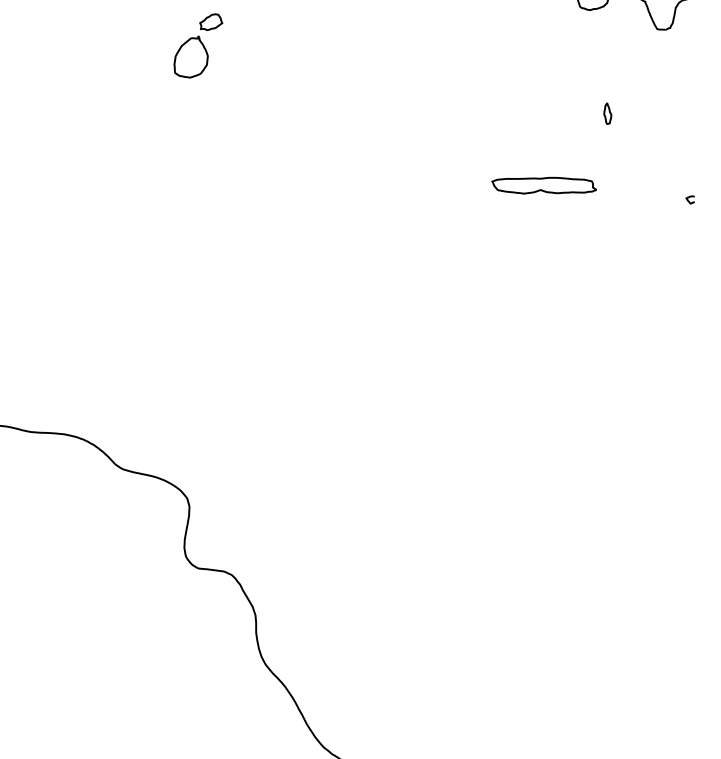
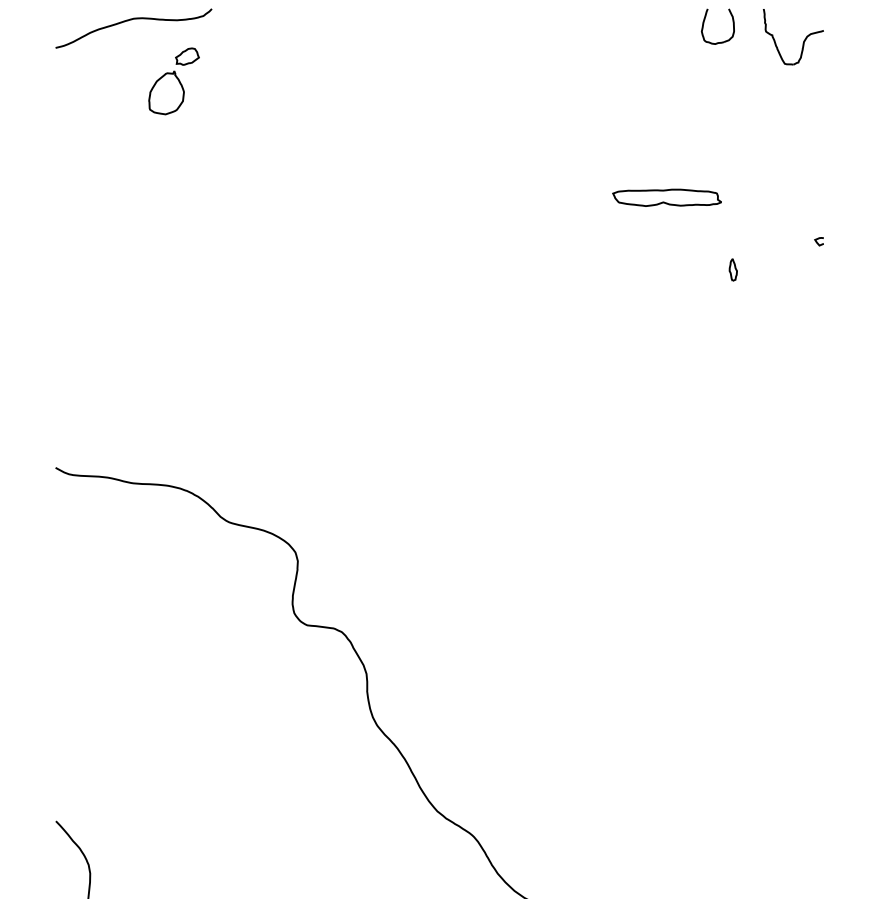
part: (197, 46) -> (173, 81), moved
part: (607, 113) -> (732, 269), moved
part: (543, 185) -> (666, 197), moved

